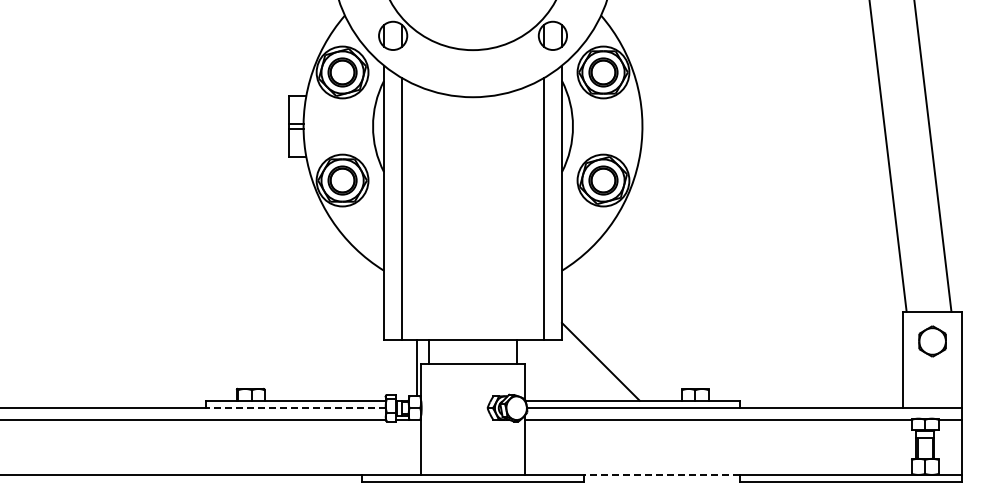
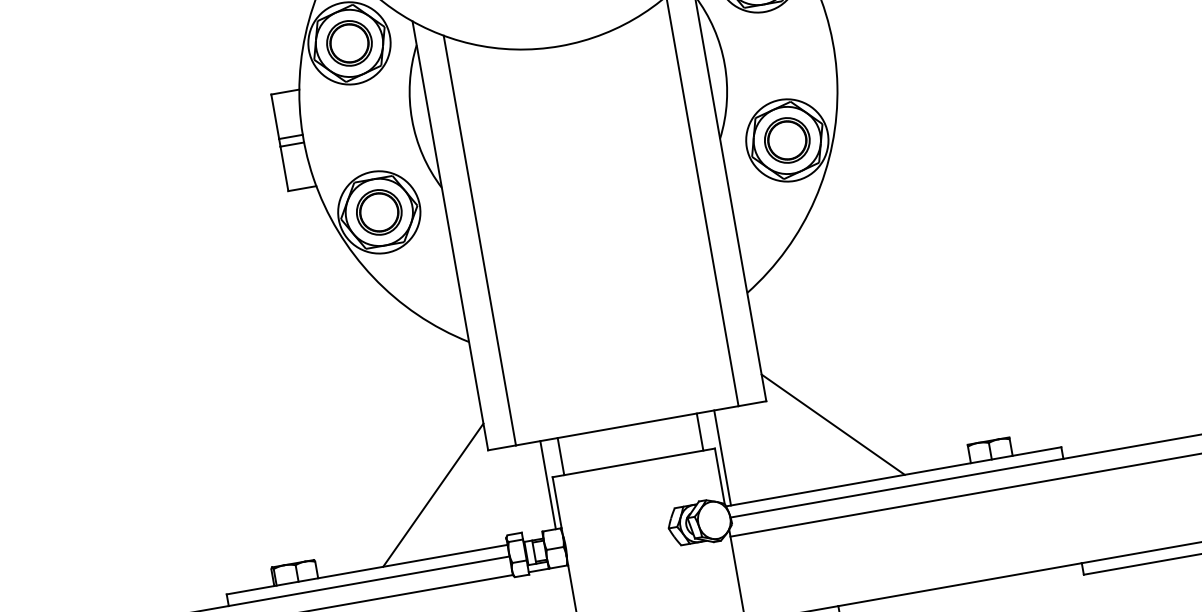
line: (345, 361) -> (433, 494), added
line: (528, 370) -> (722, 458), added
line: (295, 408) -> (368, 581), dashed -> solid
line: (662, 474) -> (960, 583), dashed -> solid

